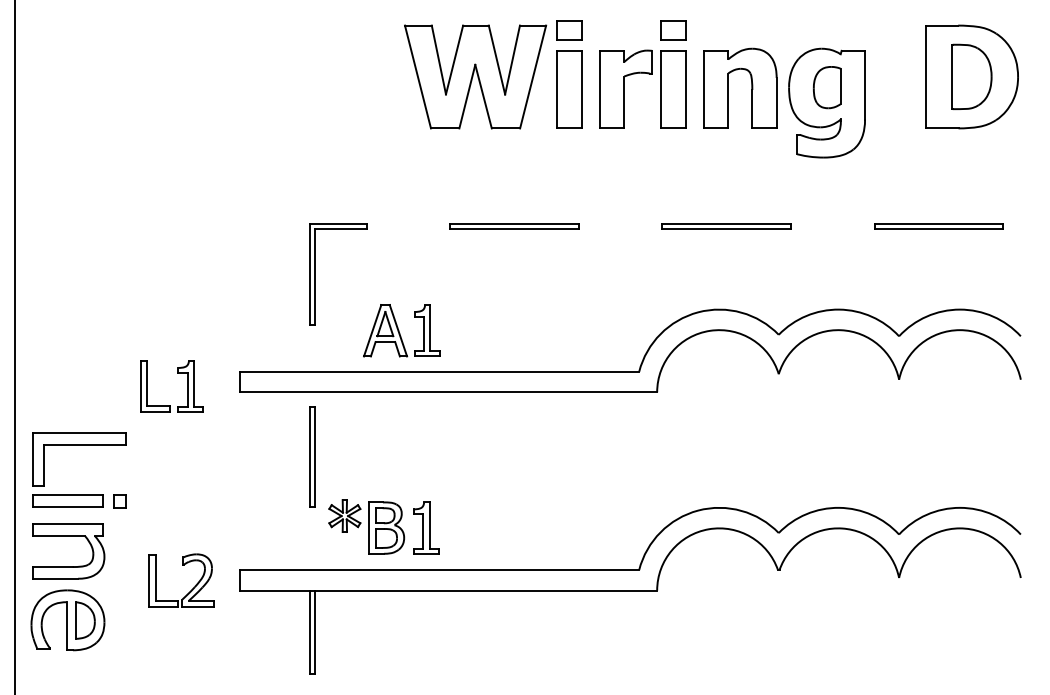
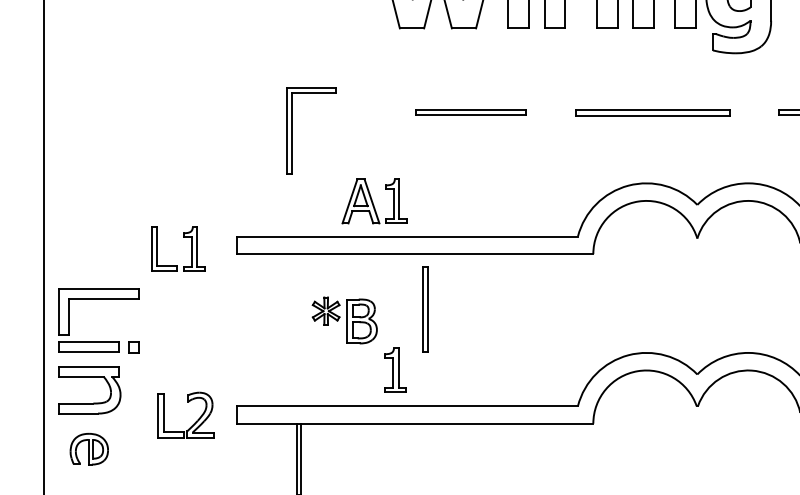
part: (726, 226) -> (652, 112), size x1.4
part: (315, 274) -> (291, 131), moved
part: (312, 456) -> (425, 309), moved
part: (366, 526) -> (344, 320), moved
part: (67, 620) -> (88, 449), size x0.6

